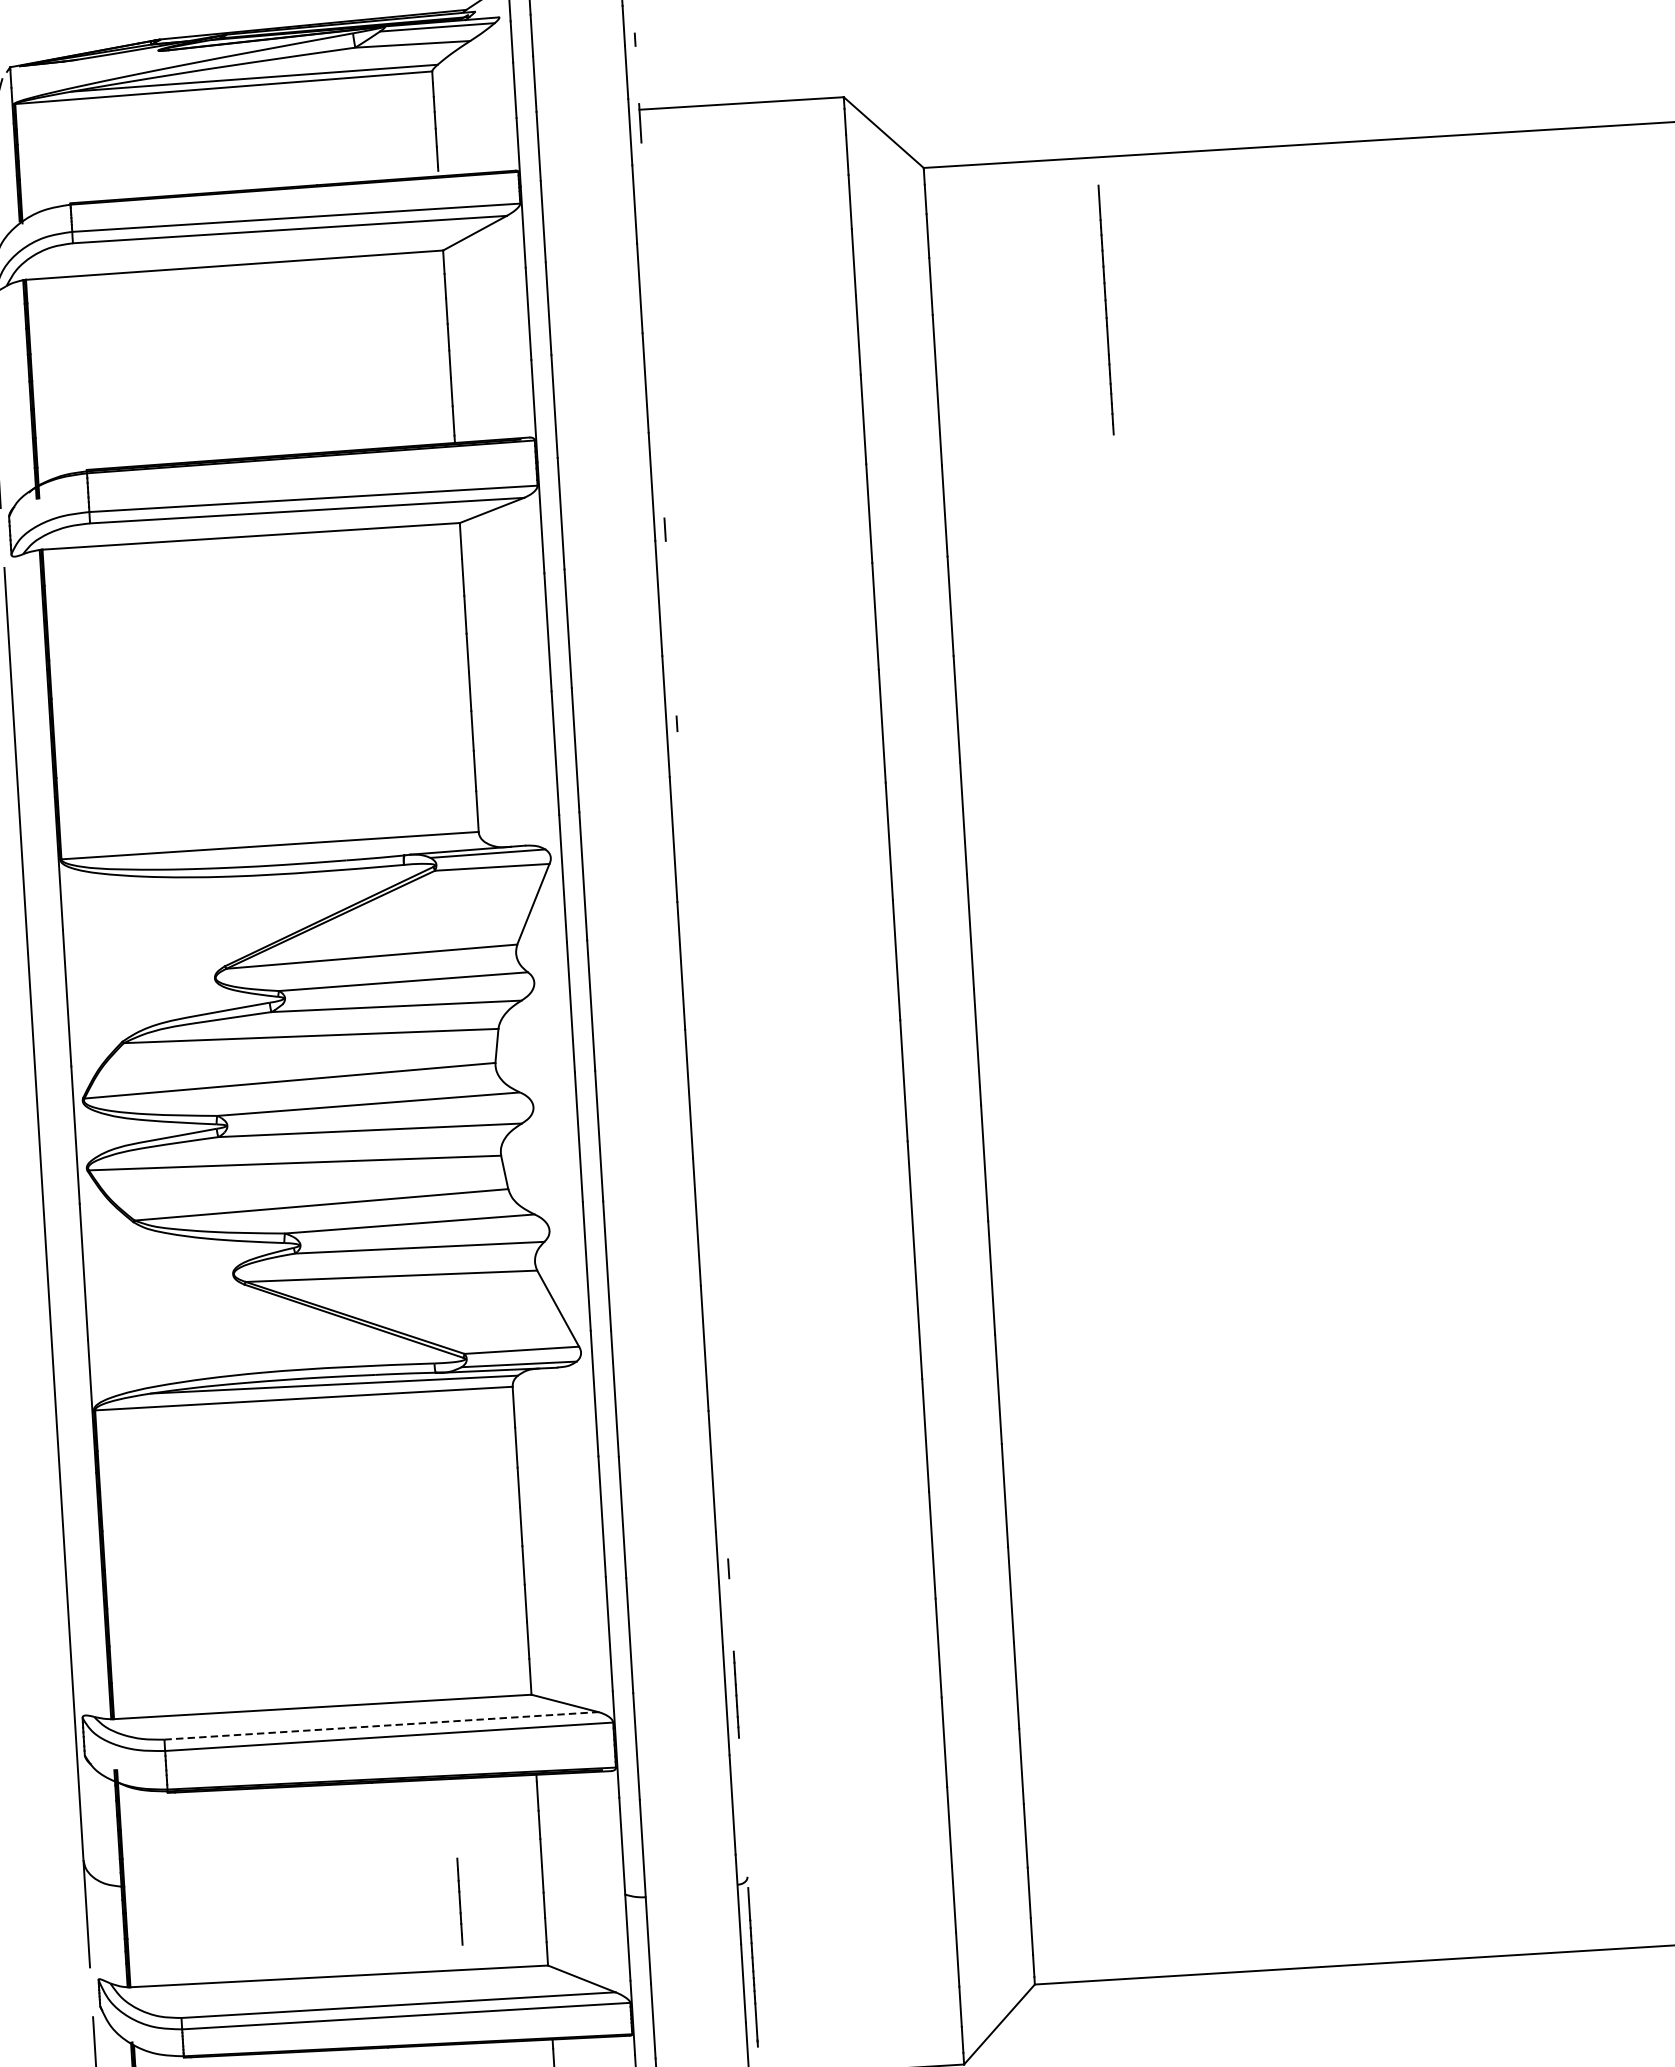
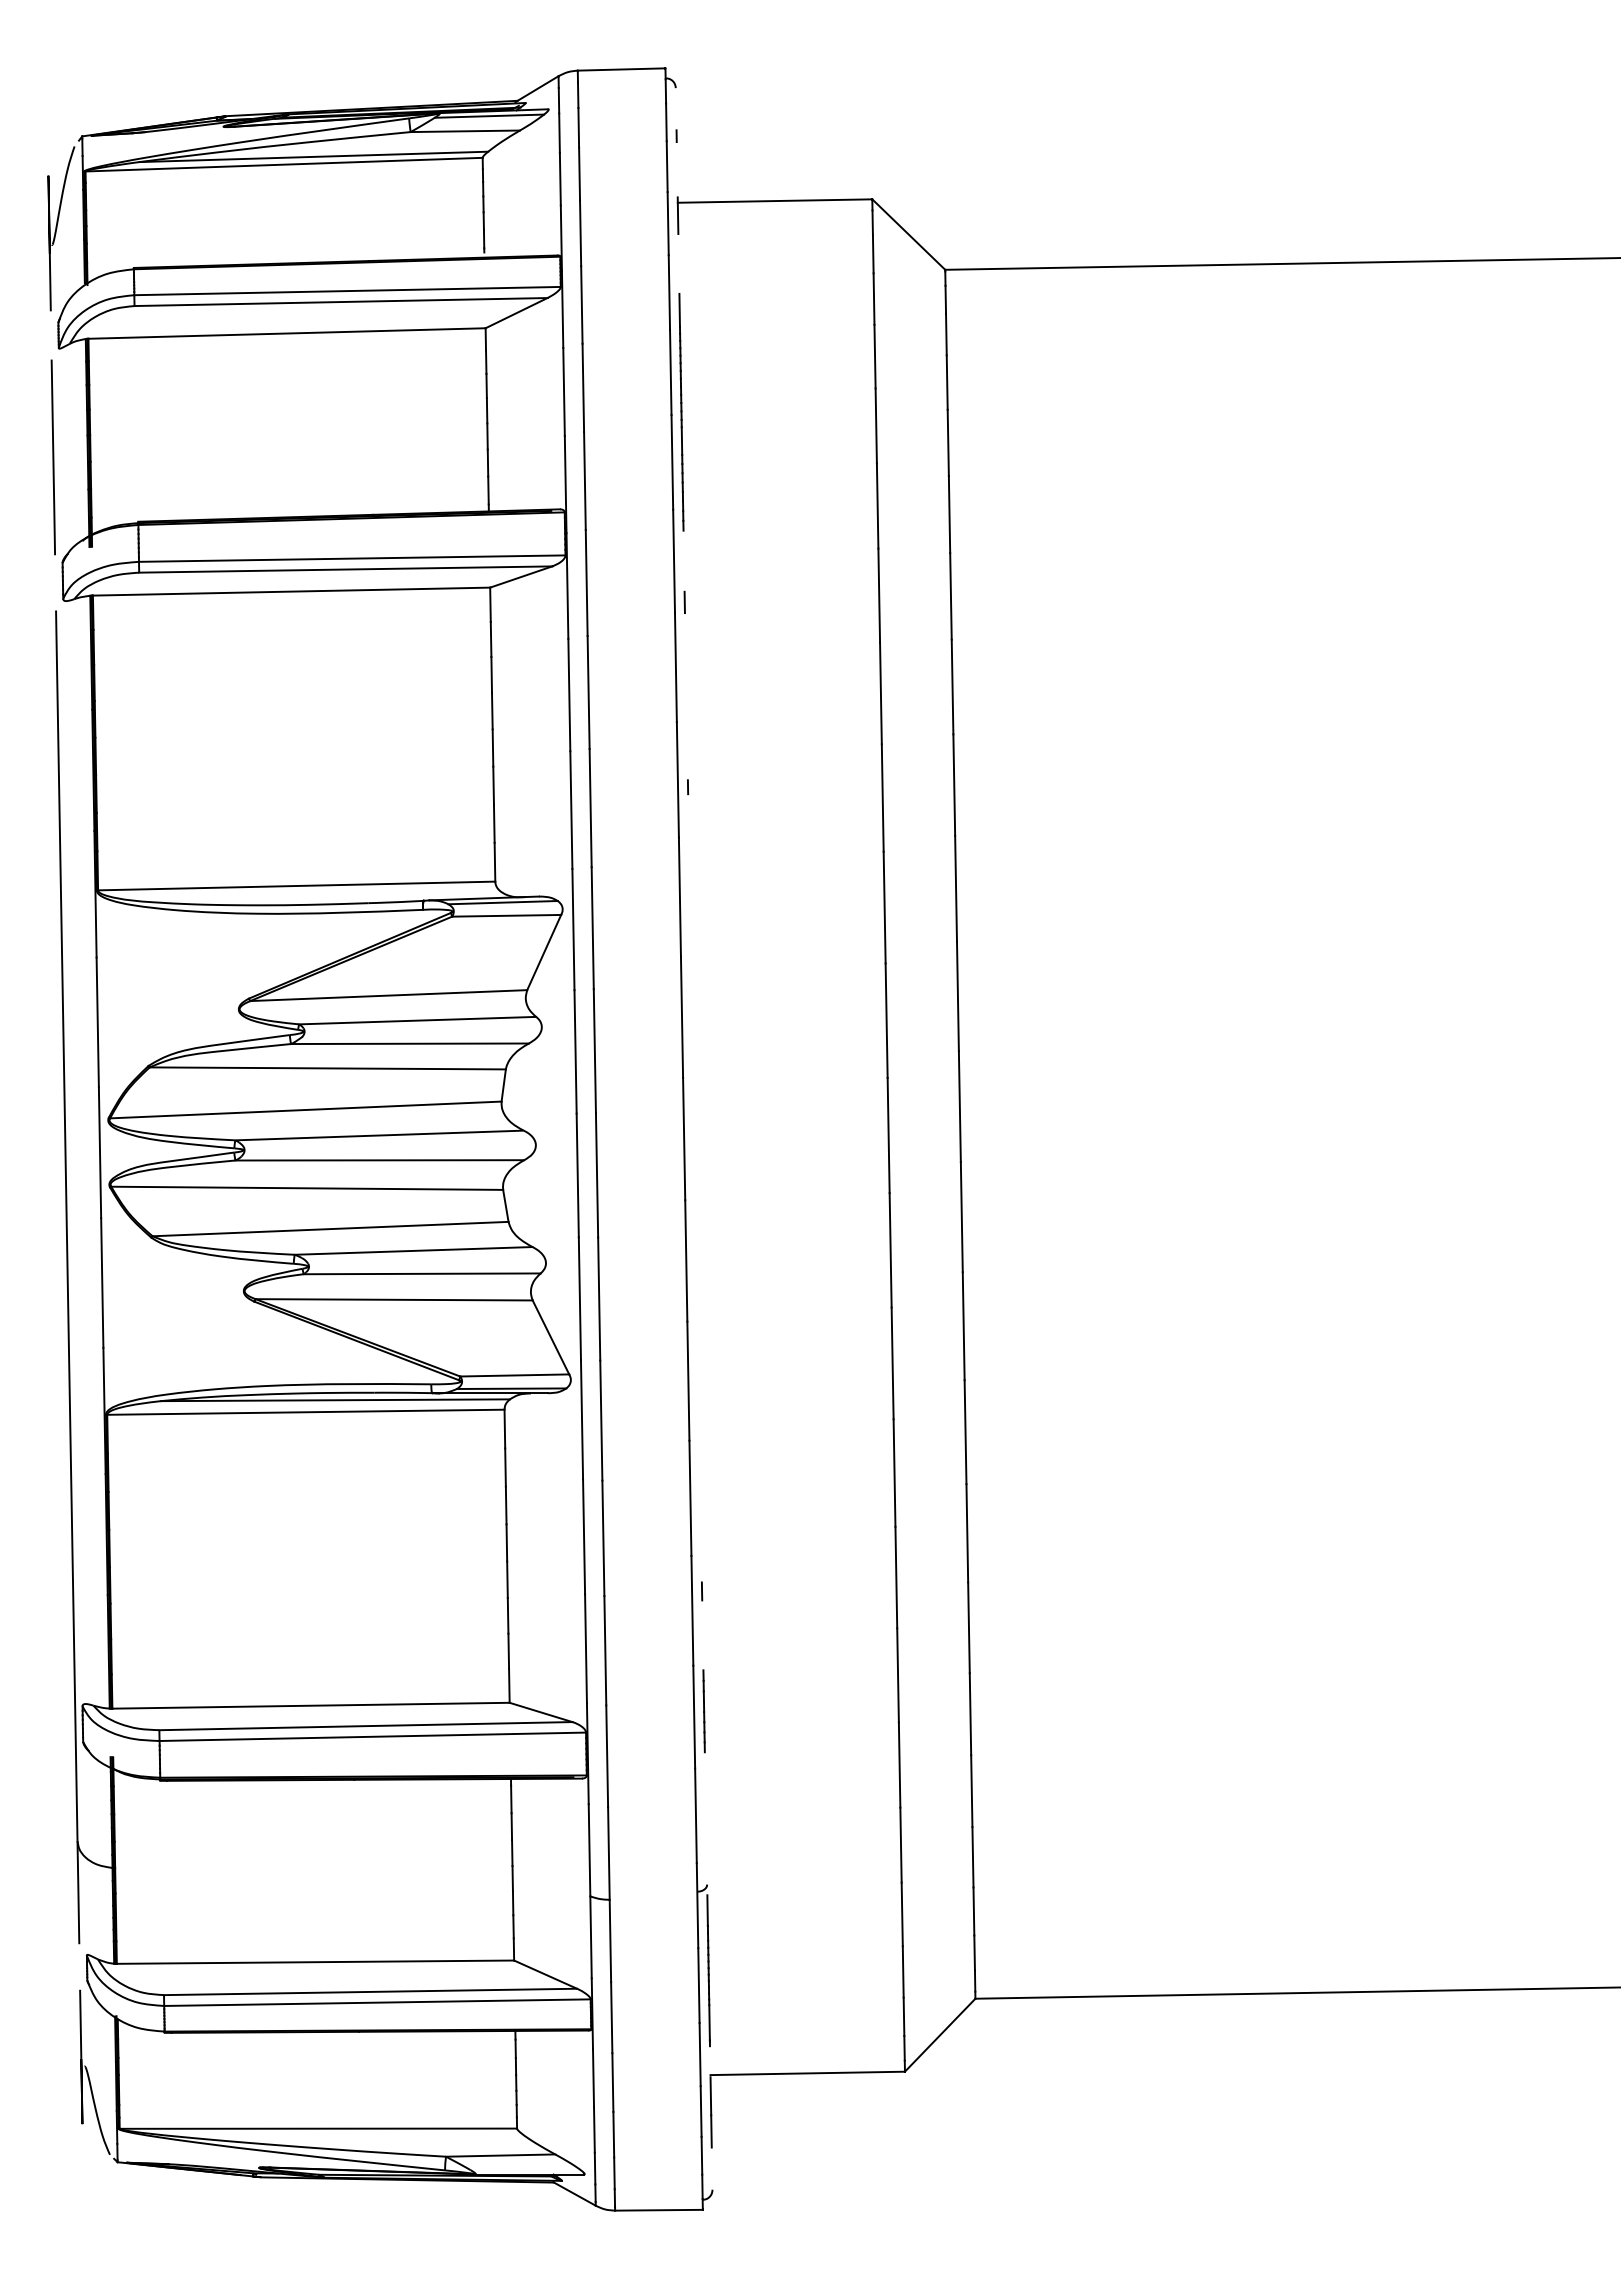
line: (1106, 310) -> (681, 412), moved
line: (381, 1726) -> (365, 1726), dashed -> solid
line: (459, 1901) -> (432, 1896), removed

